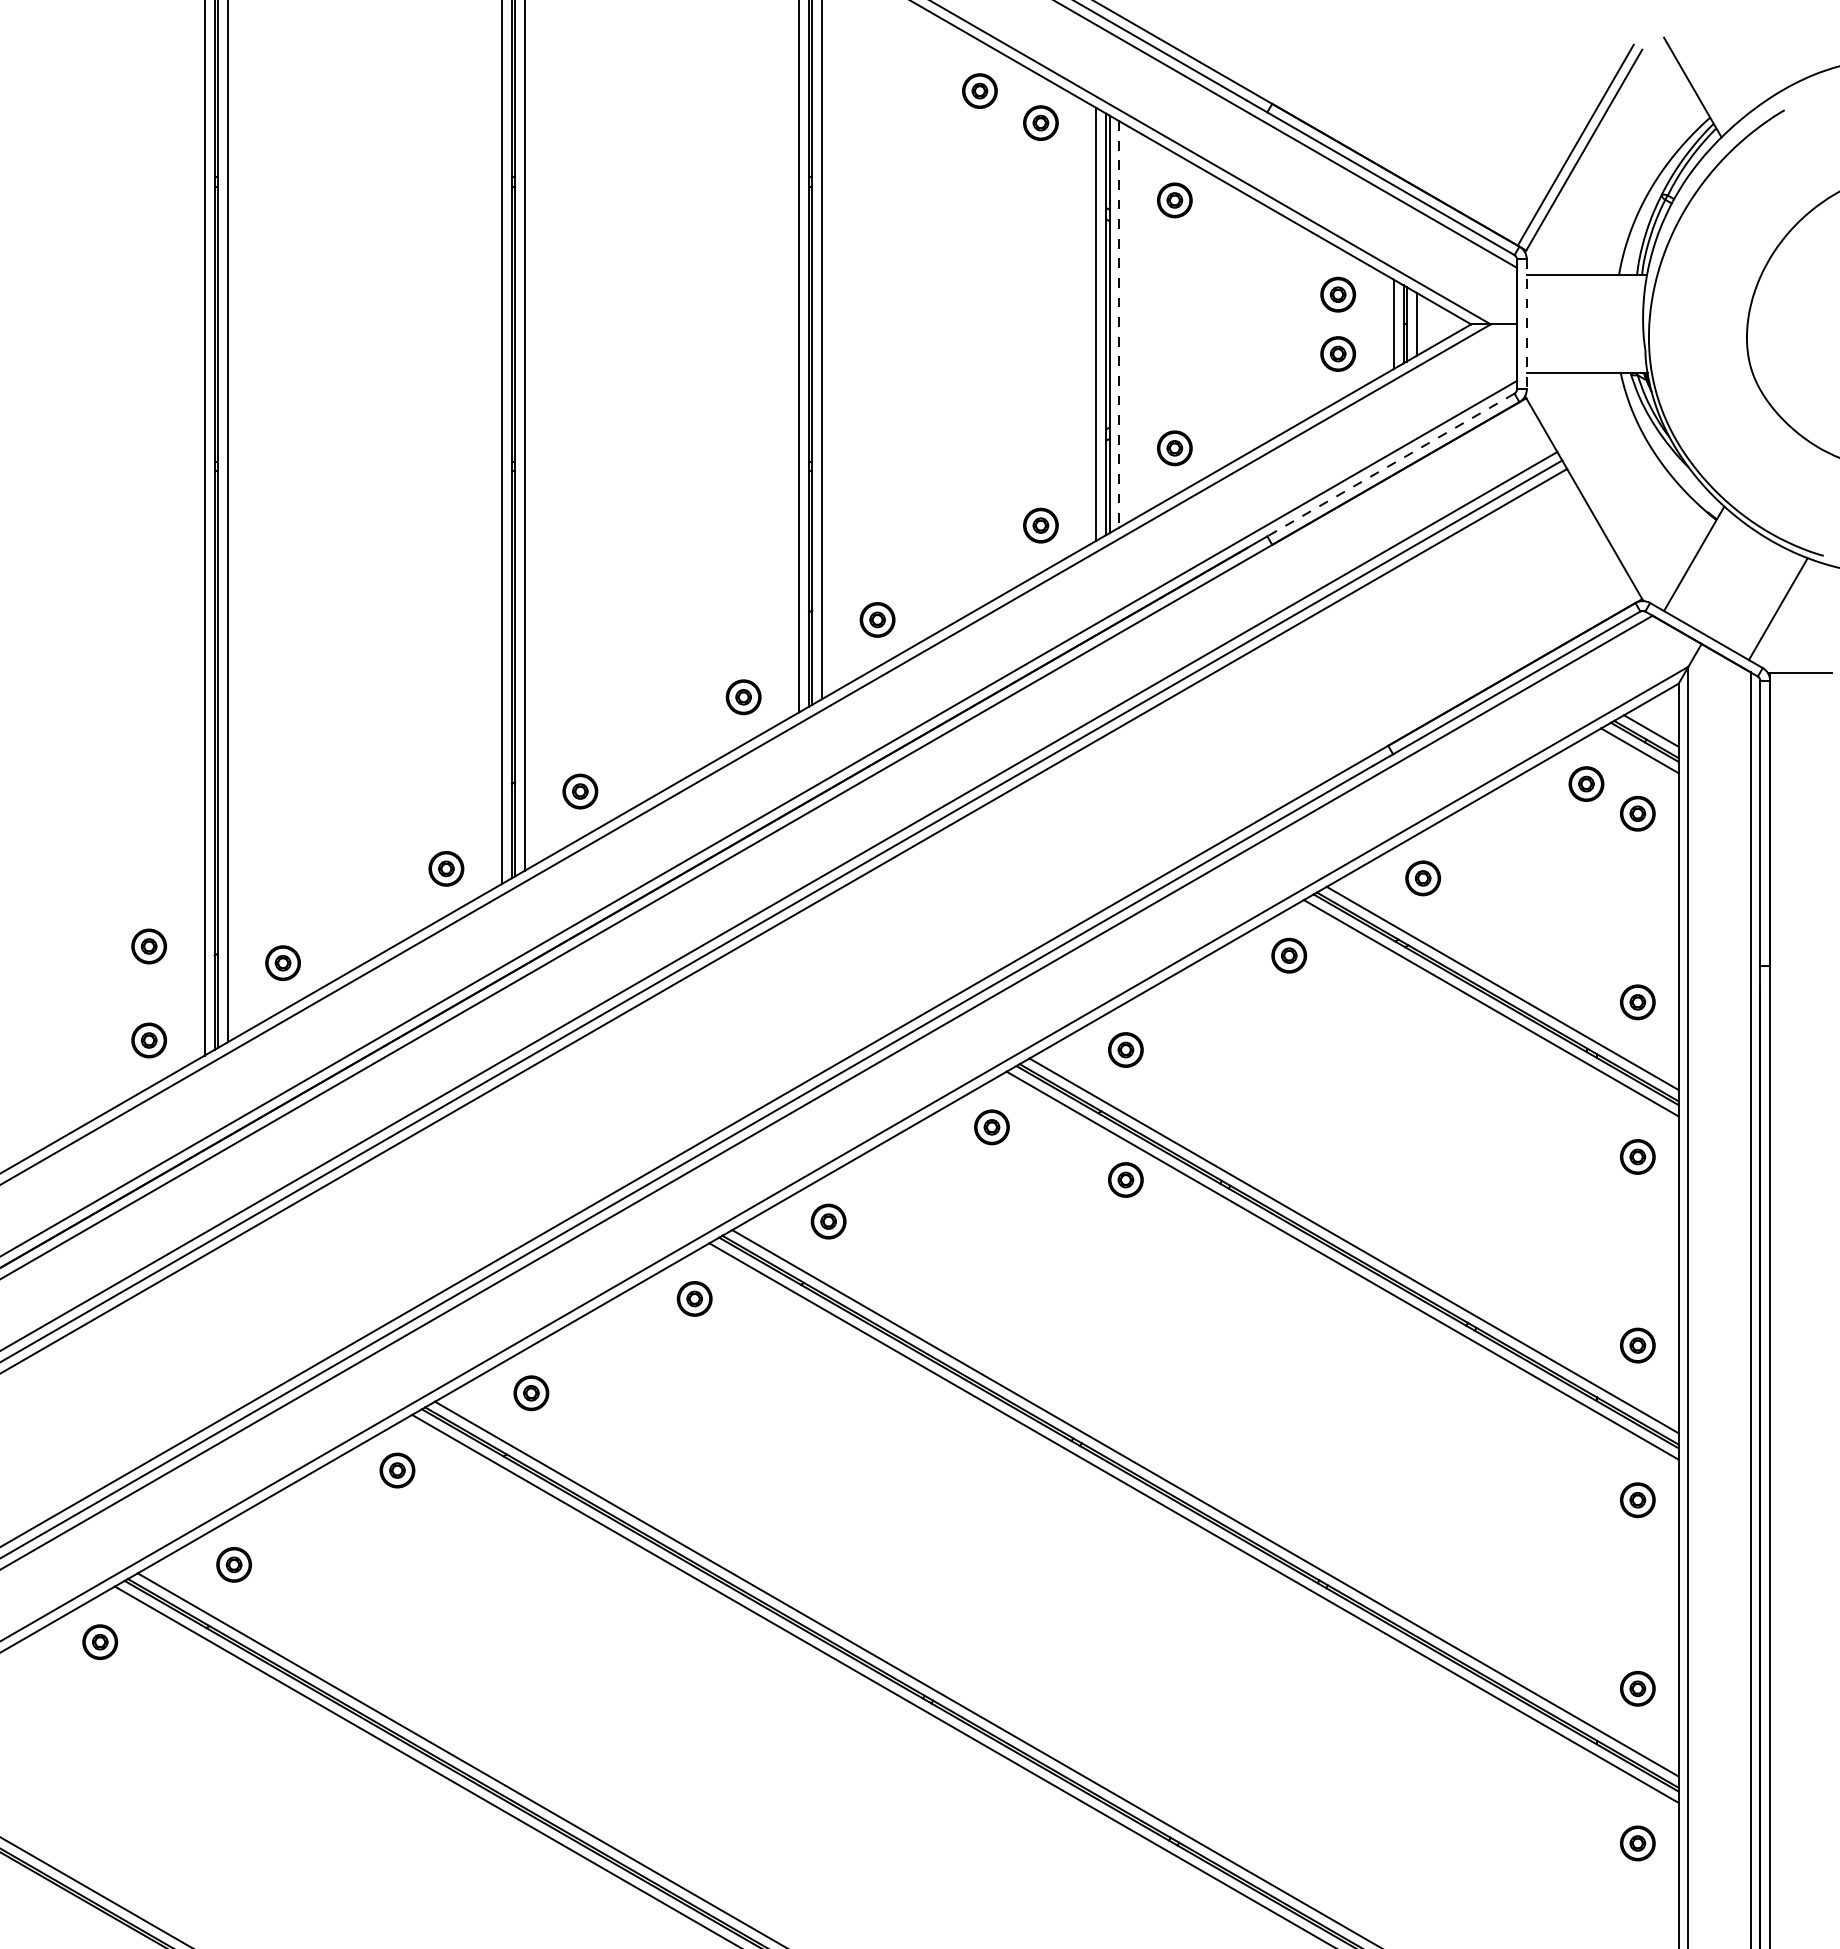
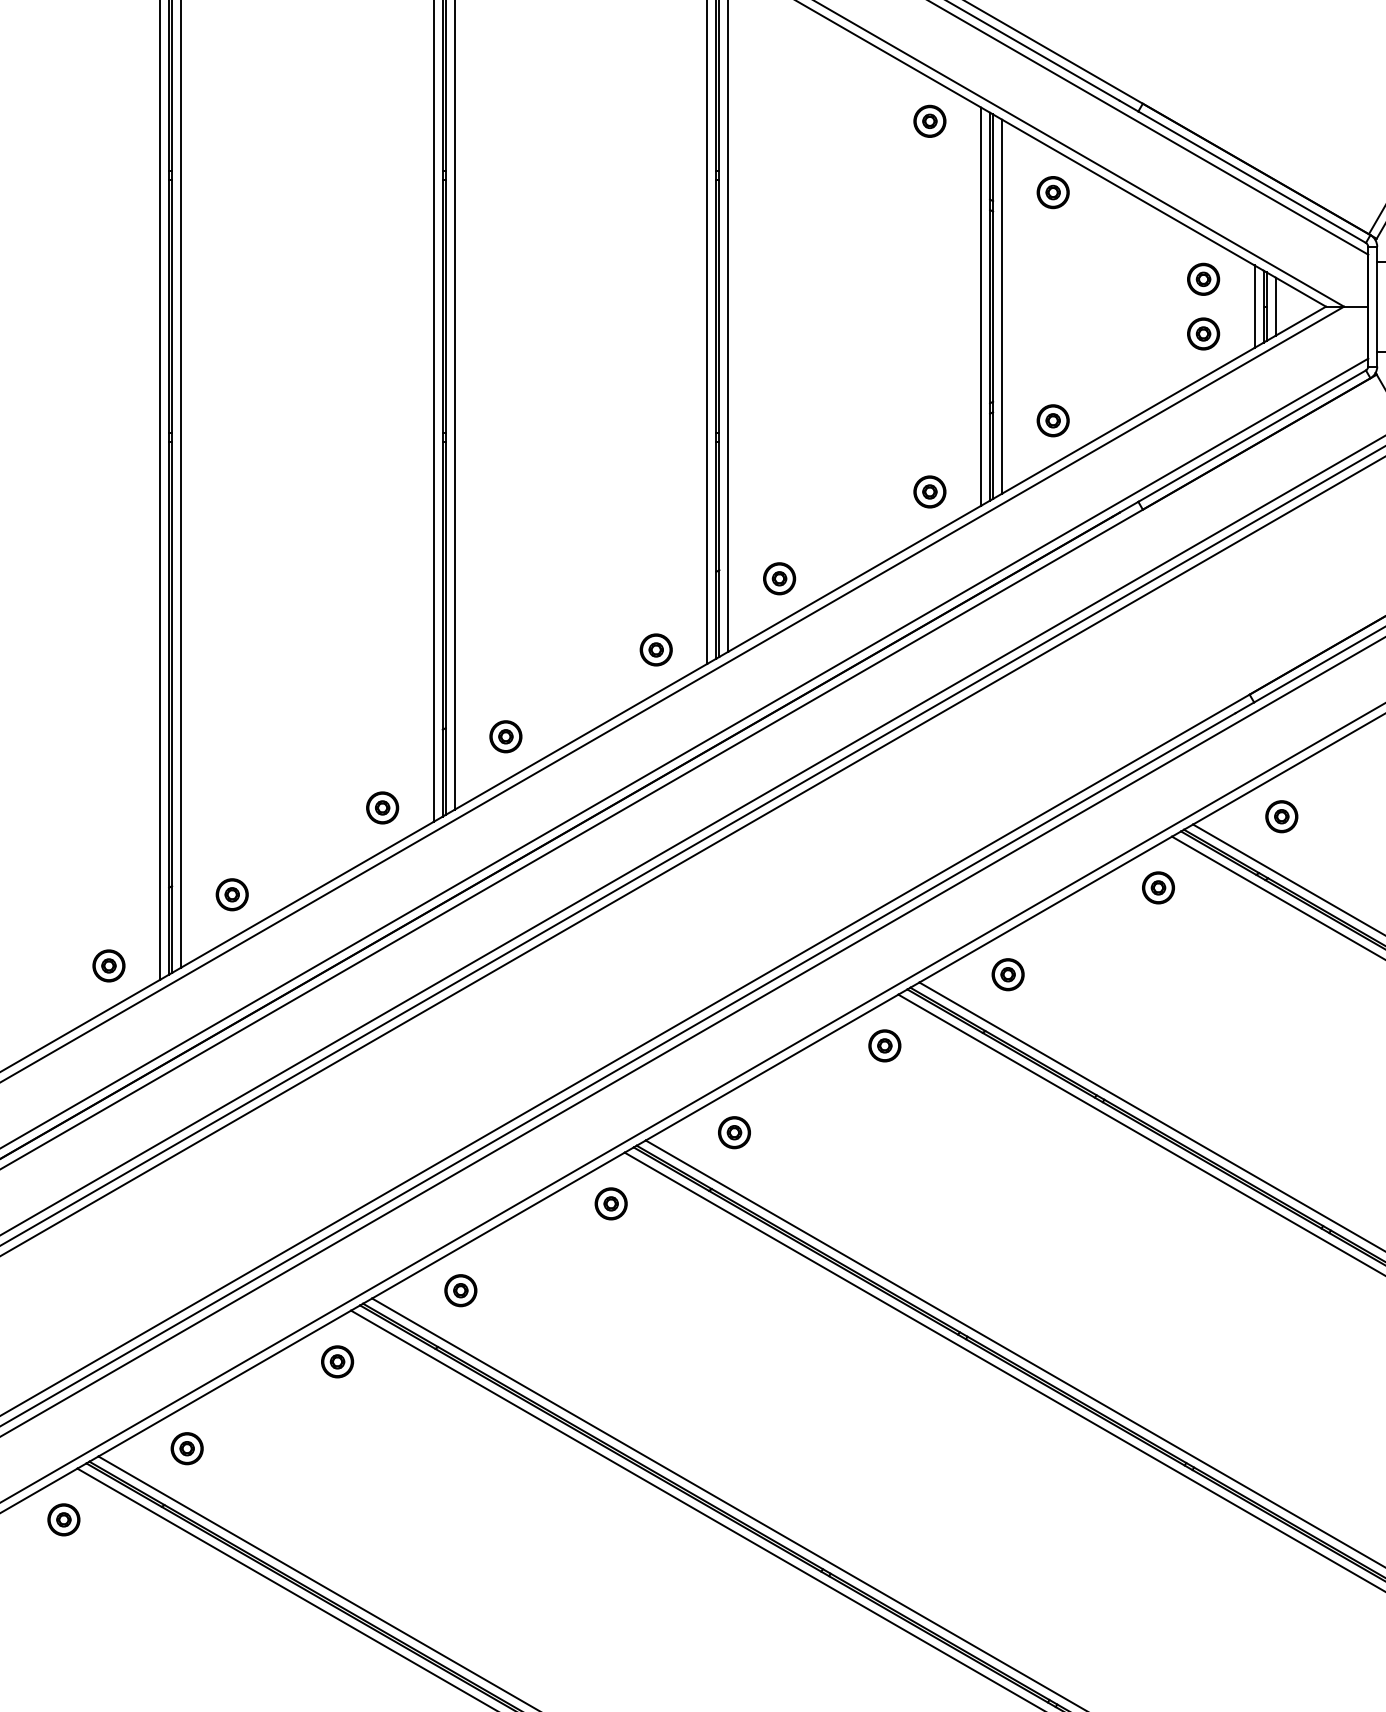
part: (979, 90) -> (873, 91), removed
line: (1119, 324) -> (1002, 306), dashed -> solid
line: (1526, 324) -> (1376, 306), dashed -> solid
line: (1390, 465) -> (1251, 436), dashed -> solid
part: (148, 946) -> (108, 879), removed
part: (1125, 1179) -> (1007, 1093), removed

